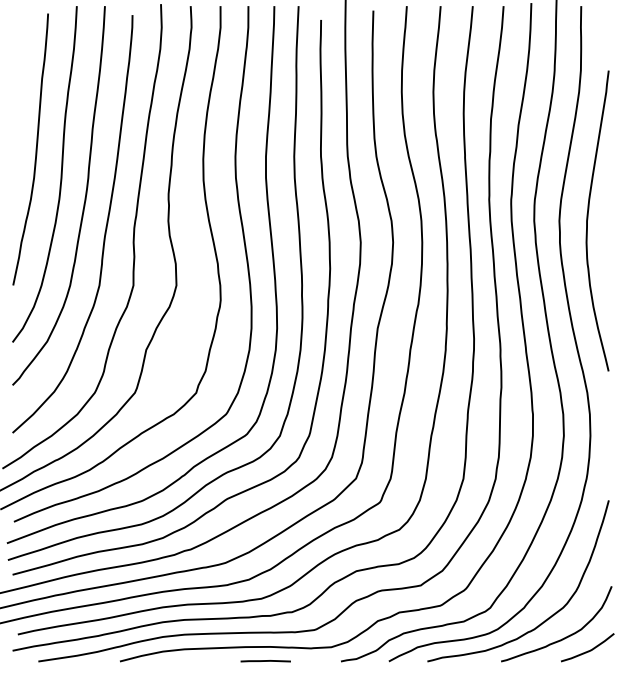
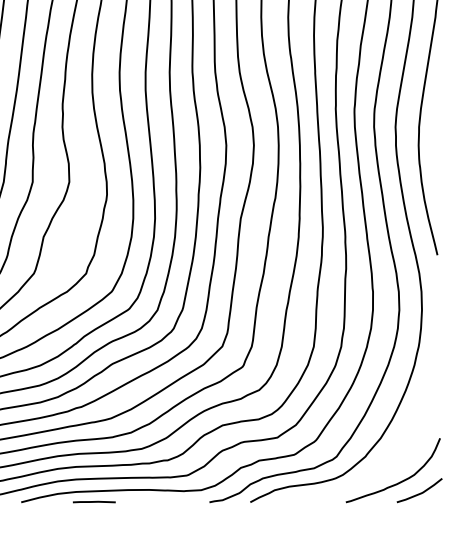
curve: (545, 619) -> (383, 466), removed
line: (265, 661) -> (94, 502), moved

